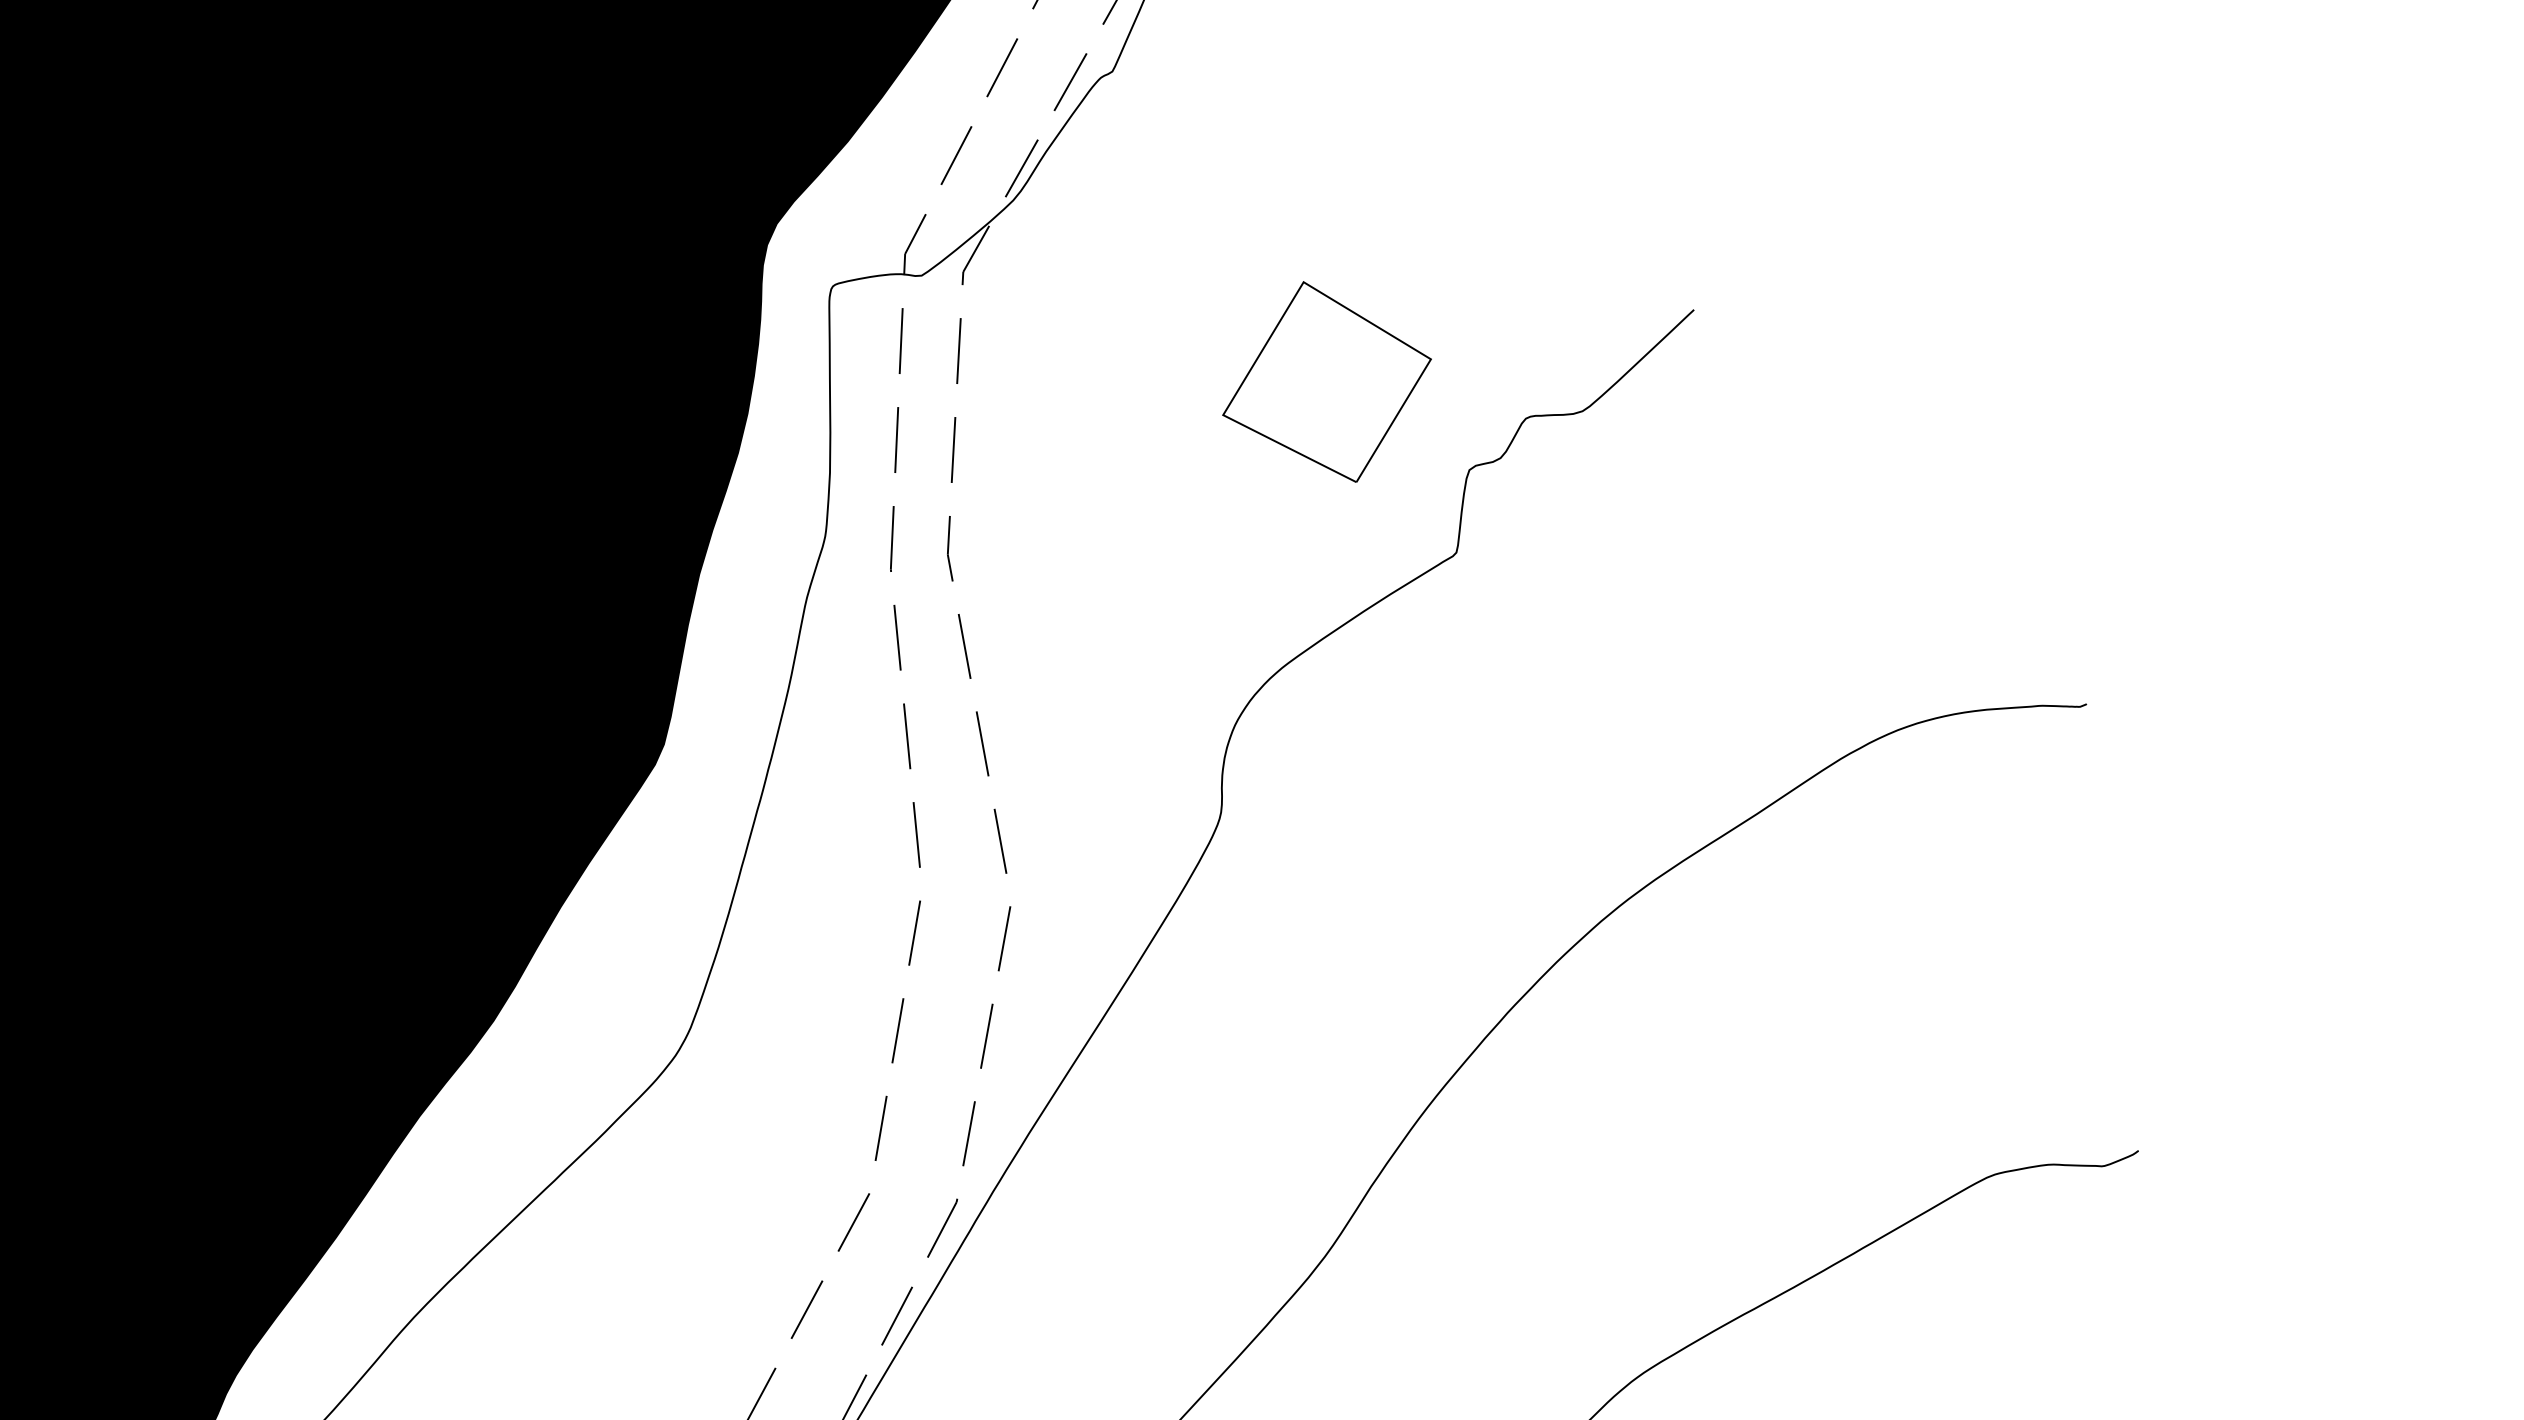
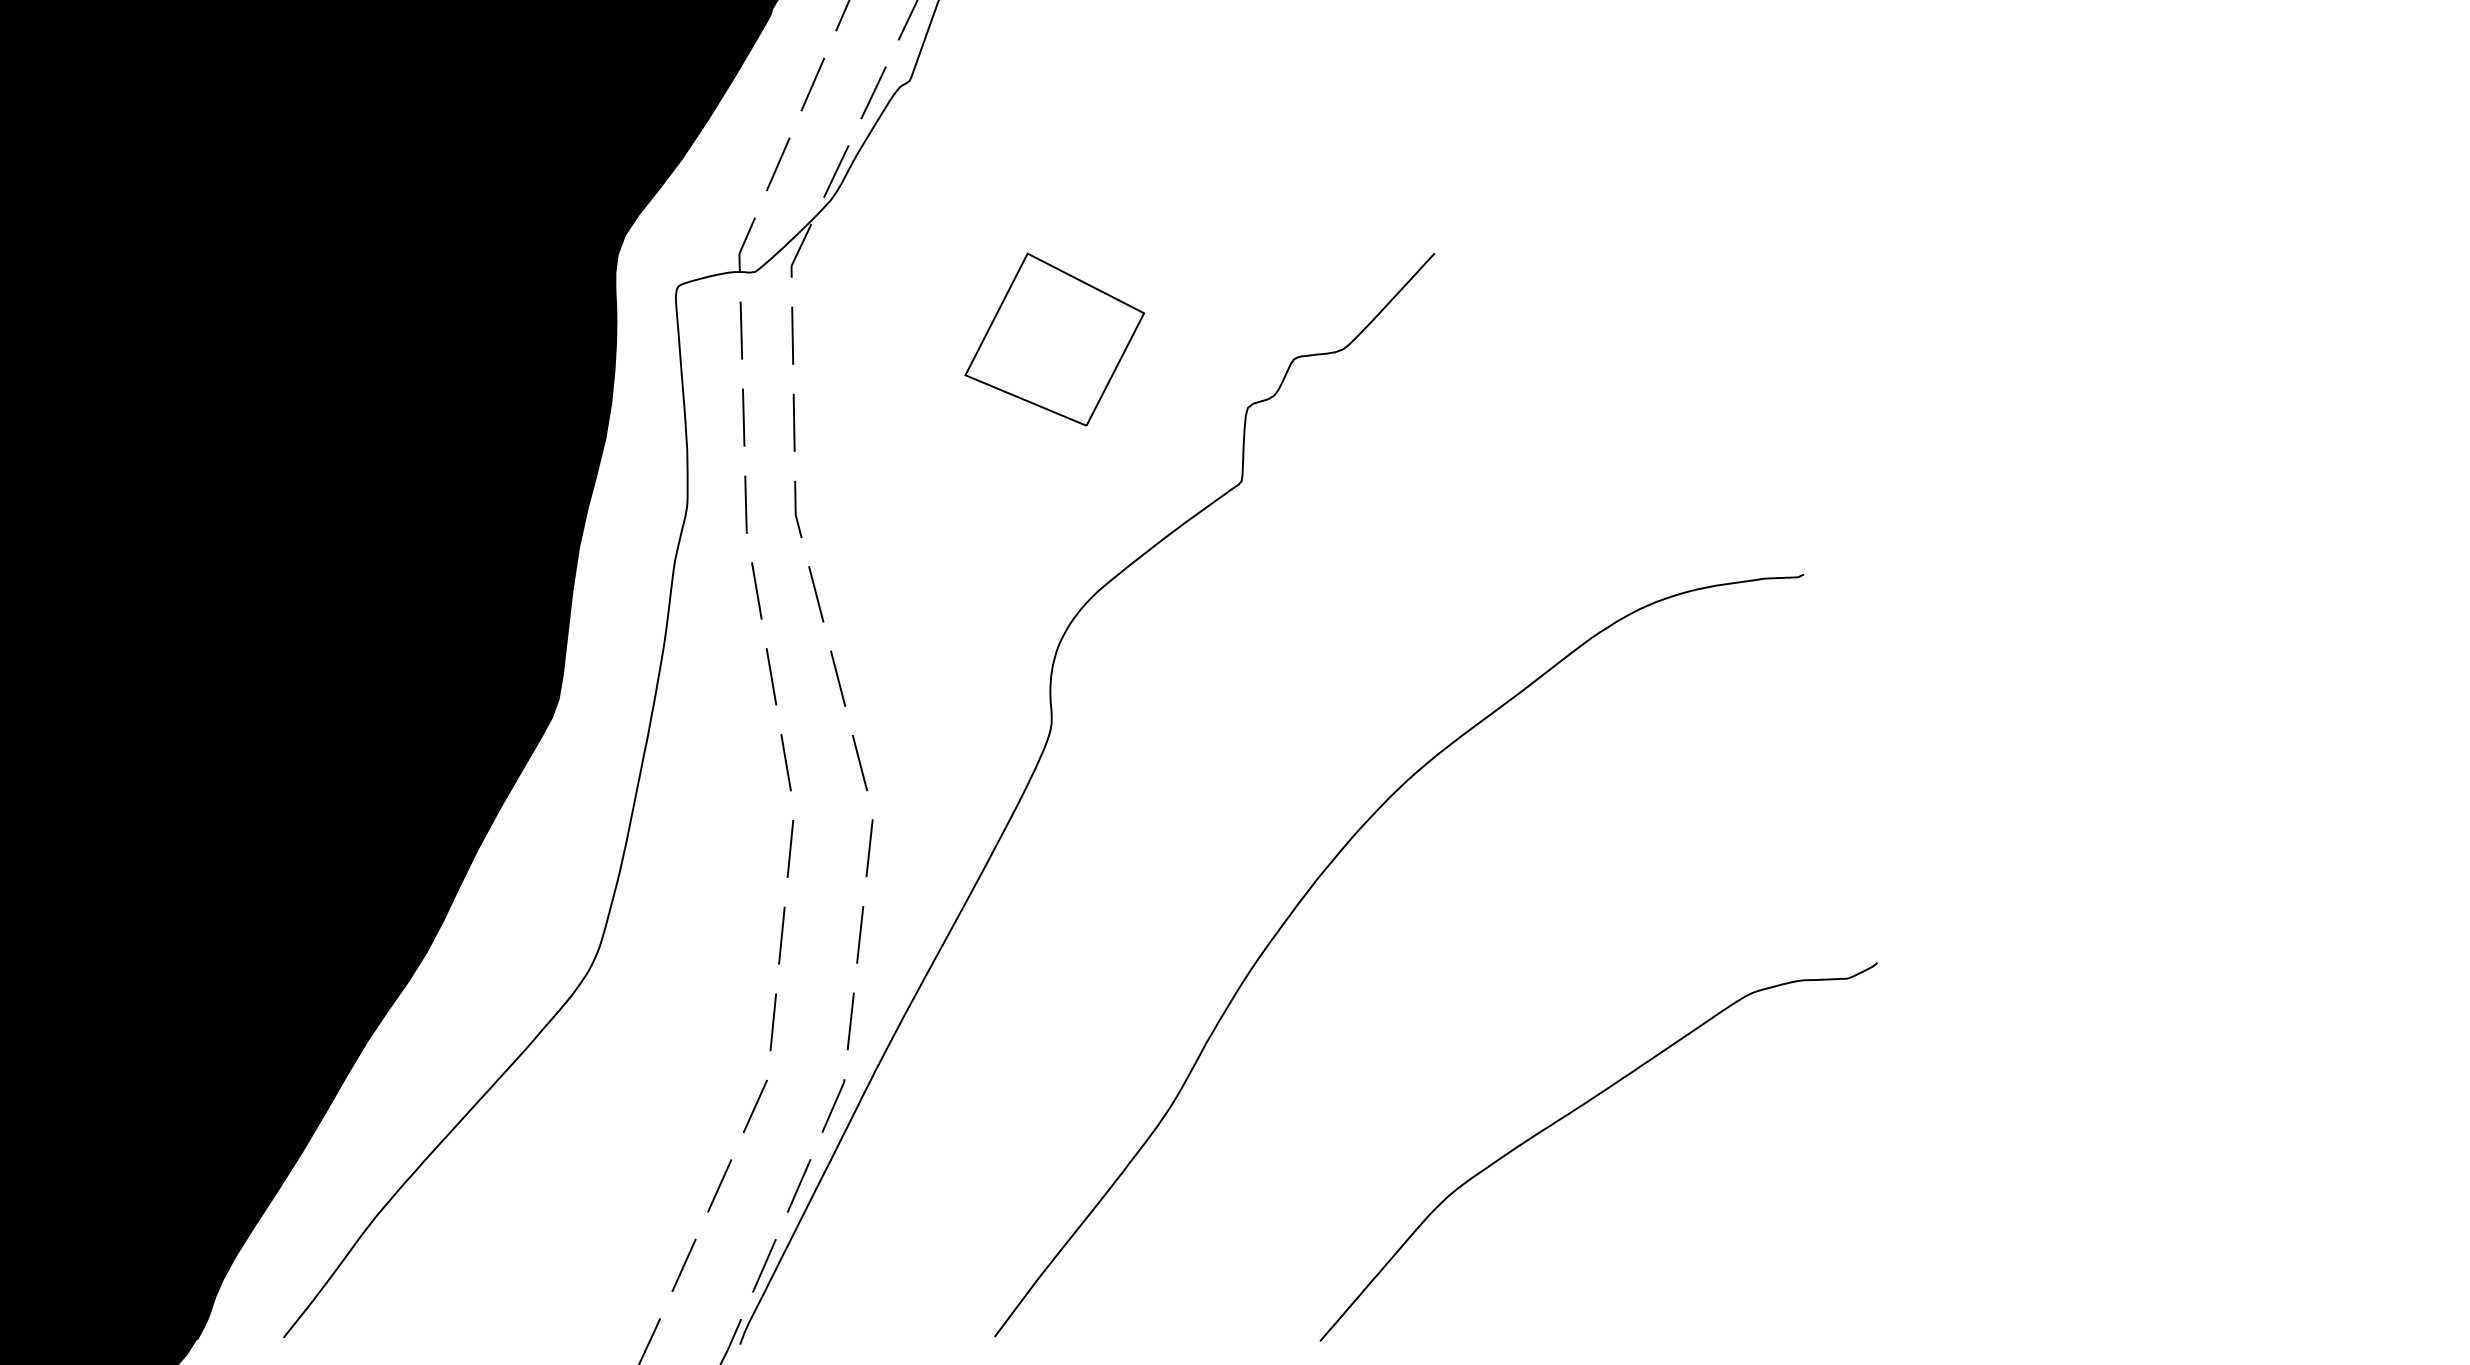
part: (1327, 381) -> (1054, 339), moved

